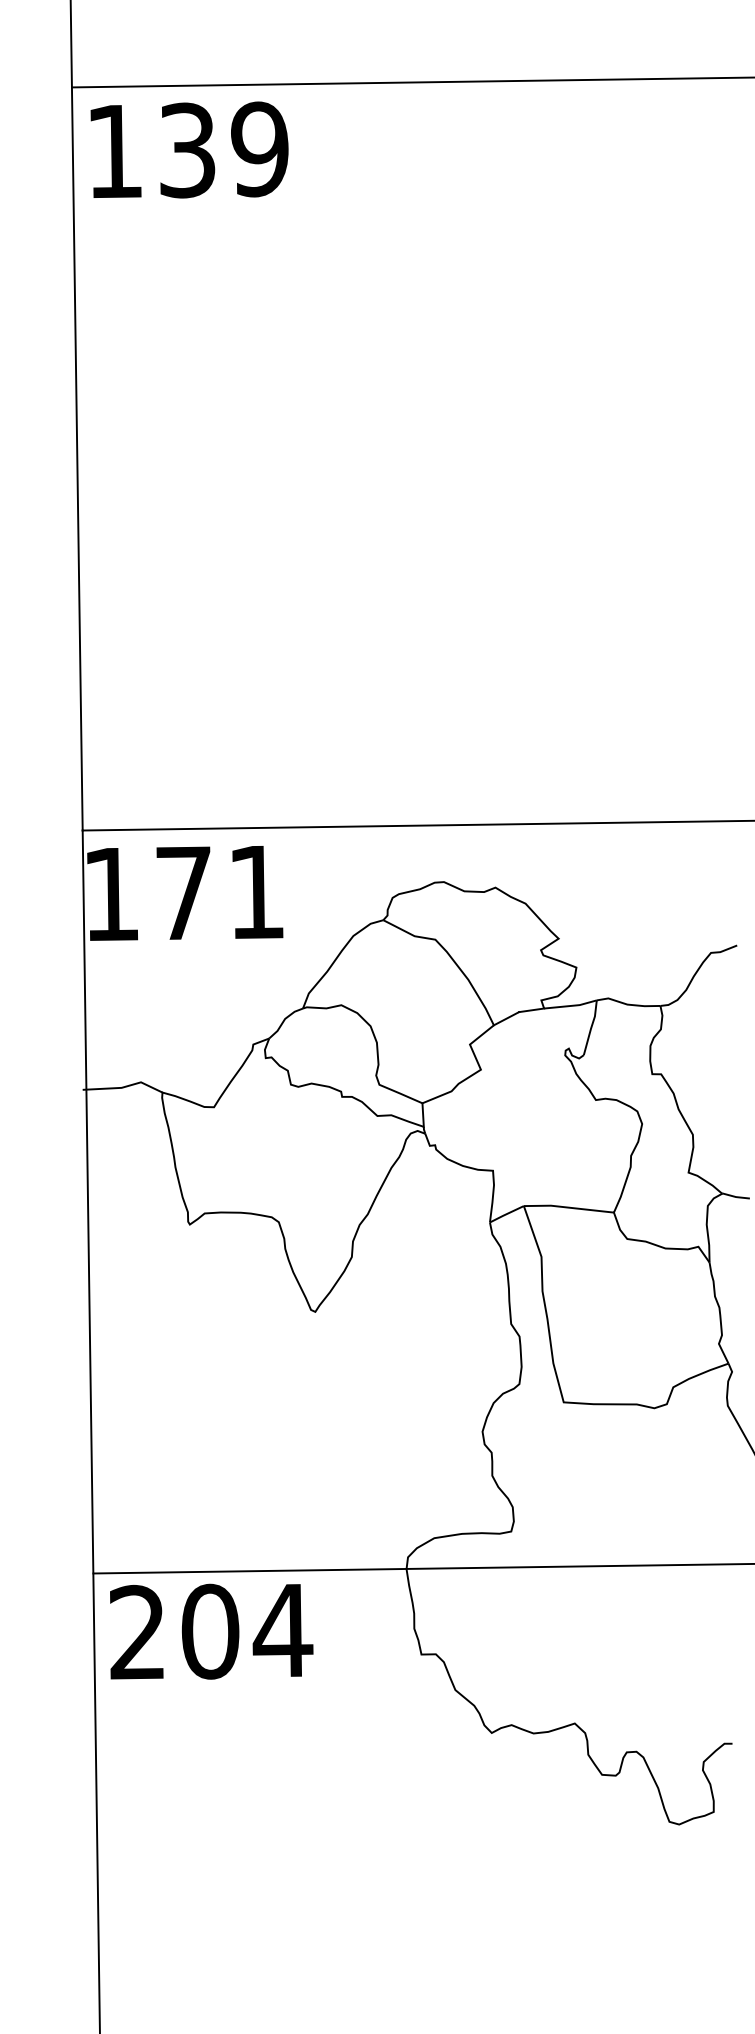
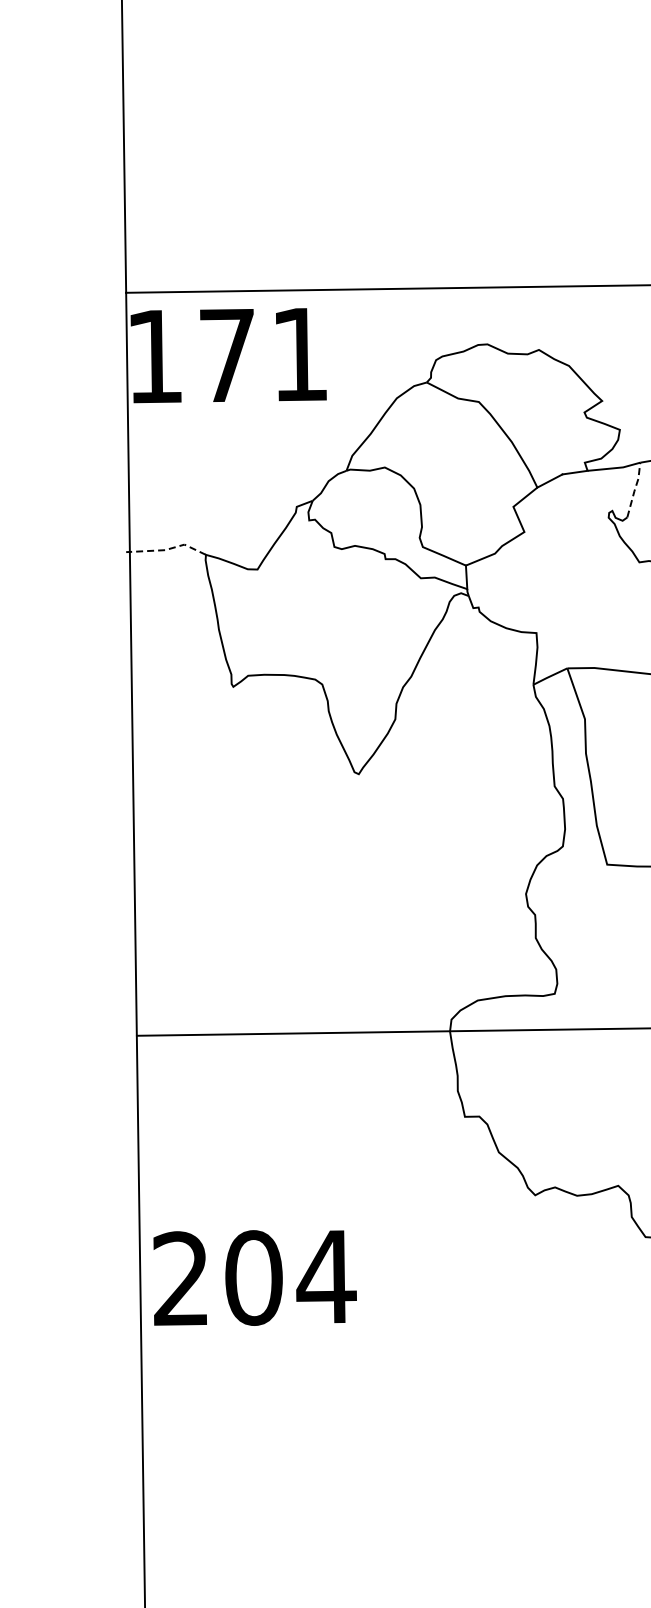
line: (591, 1027) -> (634, 489), solid -> dashed
line: (123, 1087) -> (166, 549), solid -> dashed
text: (211, 1631) -> (254, 1277), moved

